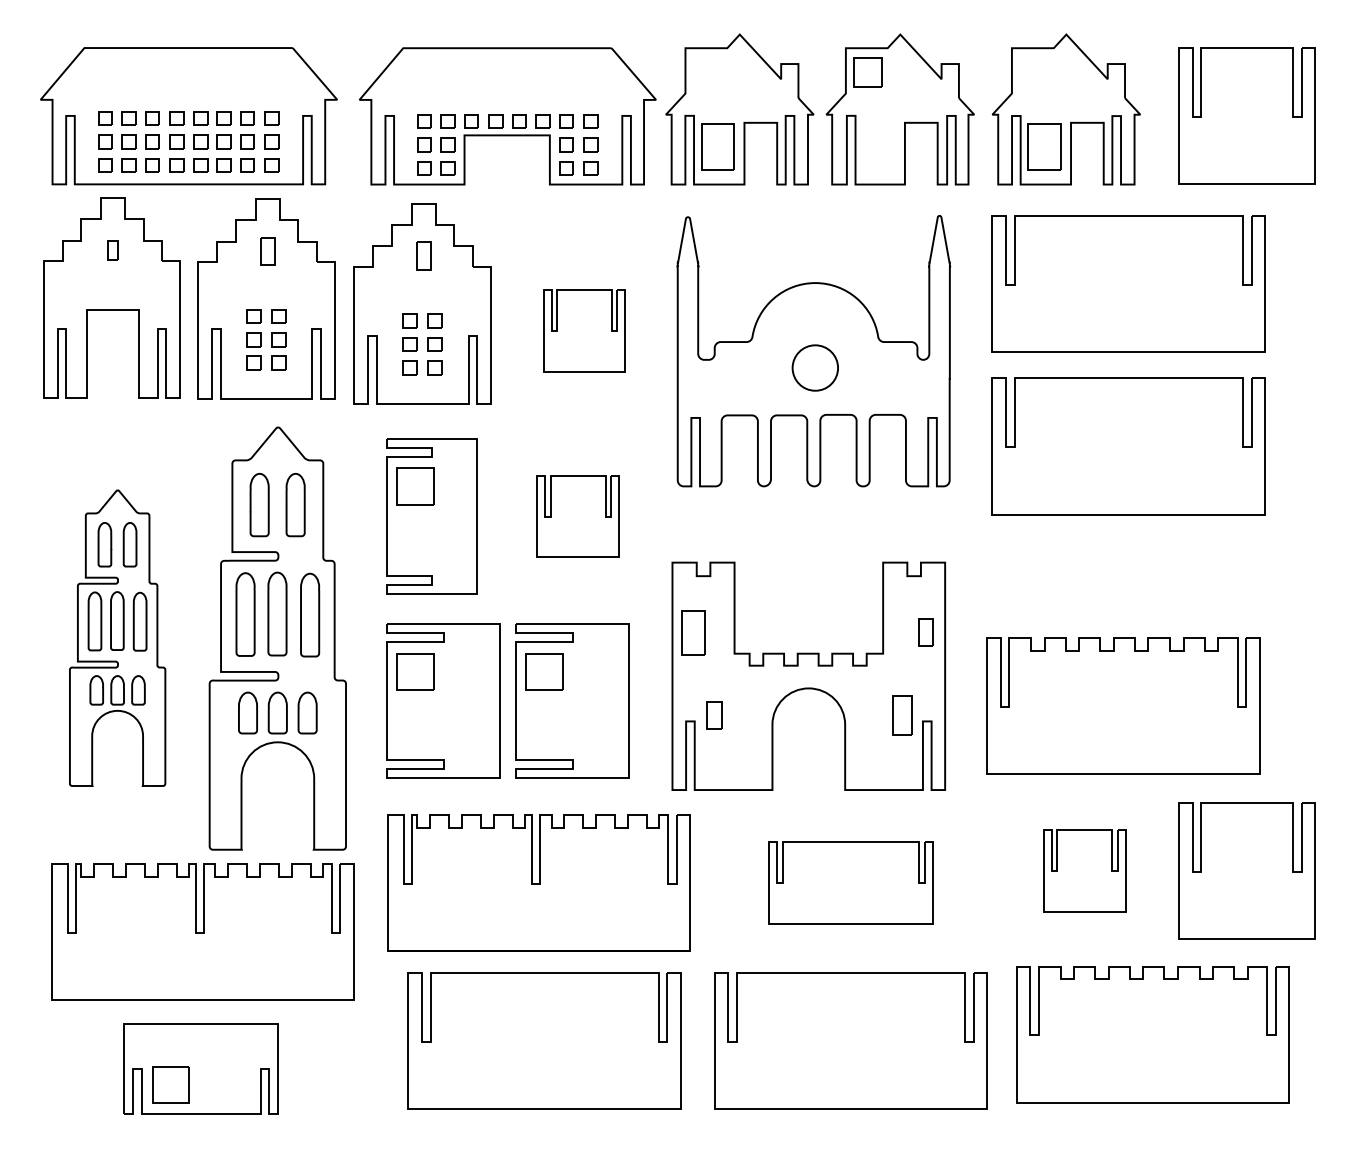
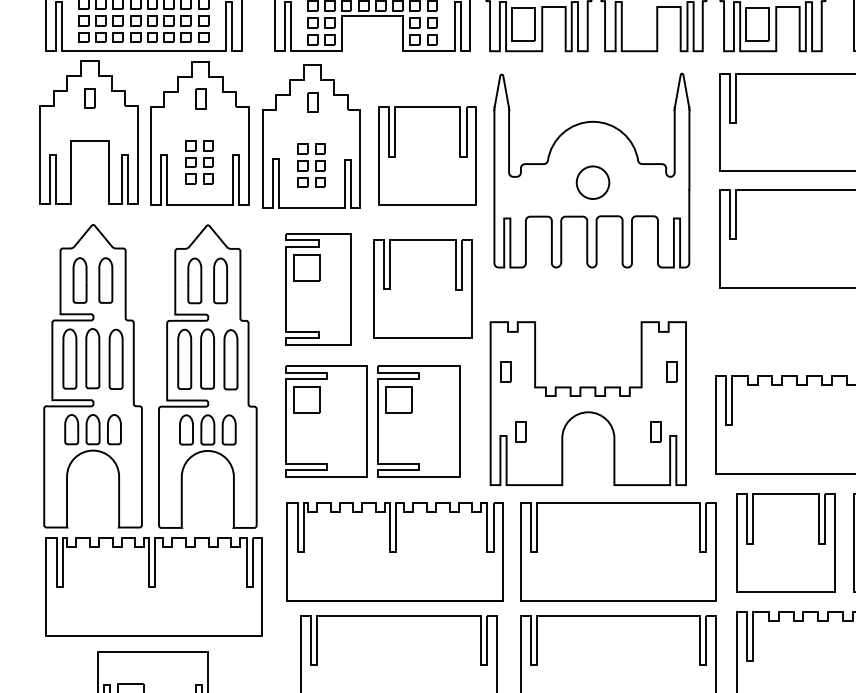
part: (112, 250) -> (89, 98), size x1.43
part: (584, 330) -> (427, 155), size x1.67
part: (577, 516) -> (422, 289), size x1.67
part: (693, 632) -> (505, 372), size x0.62
part: (117, 638) -> (92, 376), size x1.43
part: (902, 715) -> (655, 431), size x0.71
part: (1084, 870) -> (785, 542), size x1.67
part: (850, 882) -> (618, 551), size x1.67

